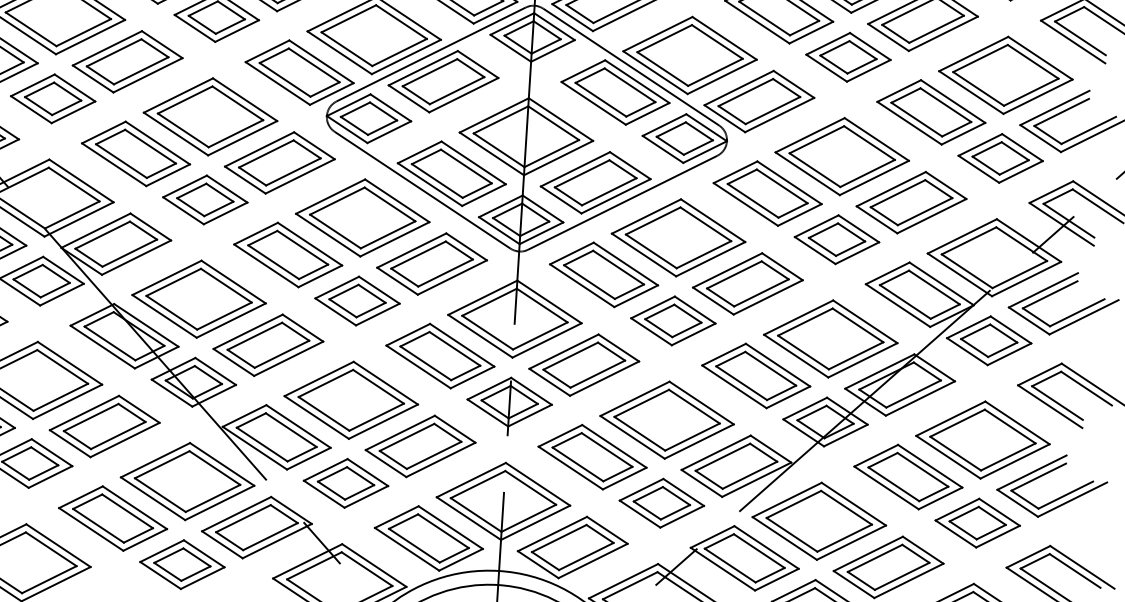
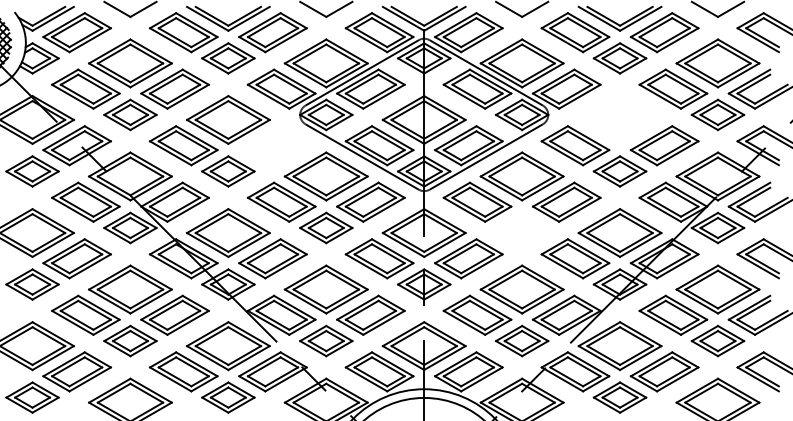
part: (841, 155) -> (619, 119), removed
part: (279, 162) -> (272, 145), removed
part: (673, 320) -> (522, 227), removed

